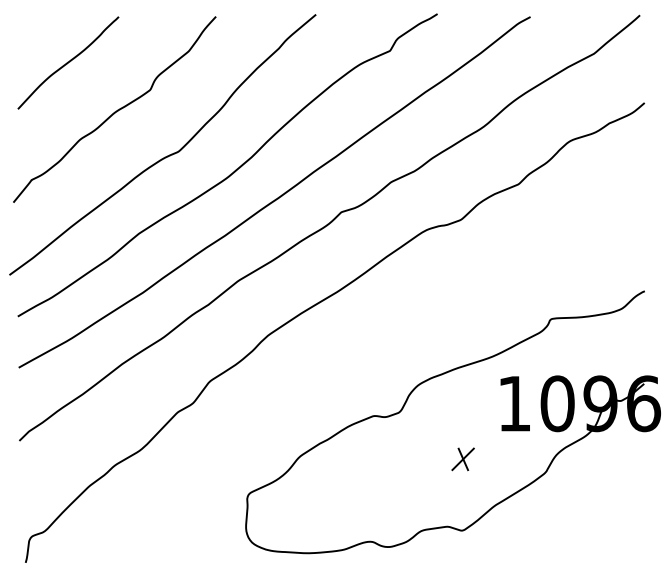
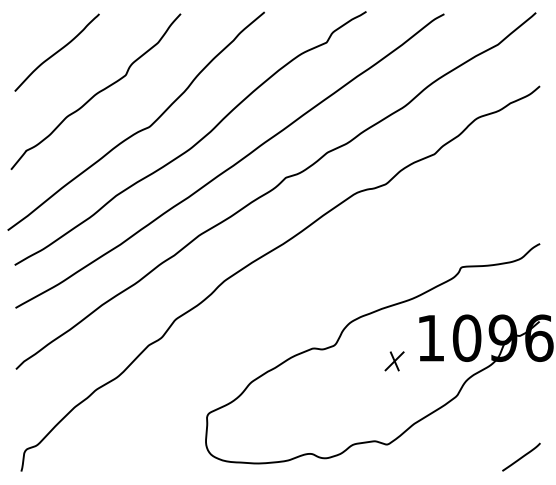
part: (462, 459) -> (394, 361), moved
line: (622, 545) -> (521, 457), added

